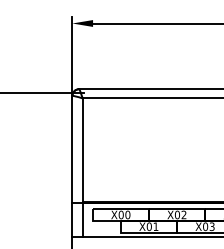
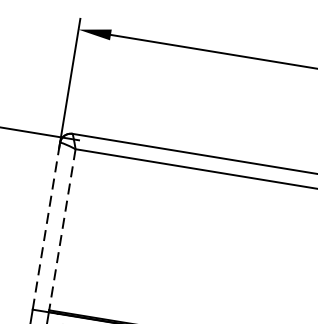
line: (72, 149) -> (46, 226), solid -> dashed
line: (82, 150) -> (61, 230), solid -> dashed

